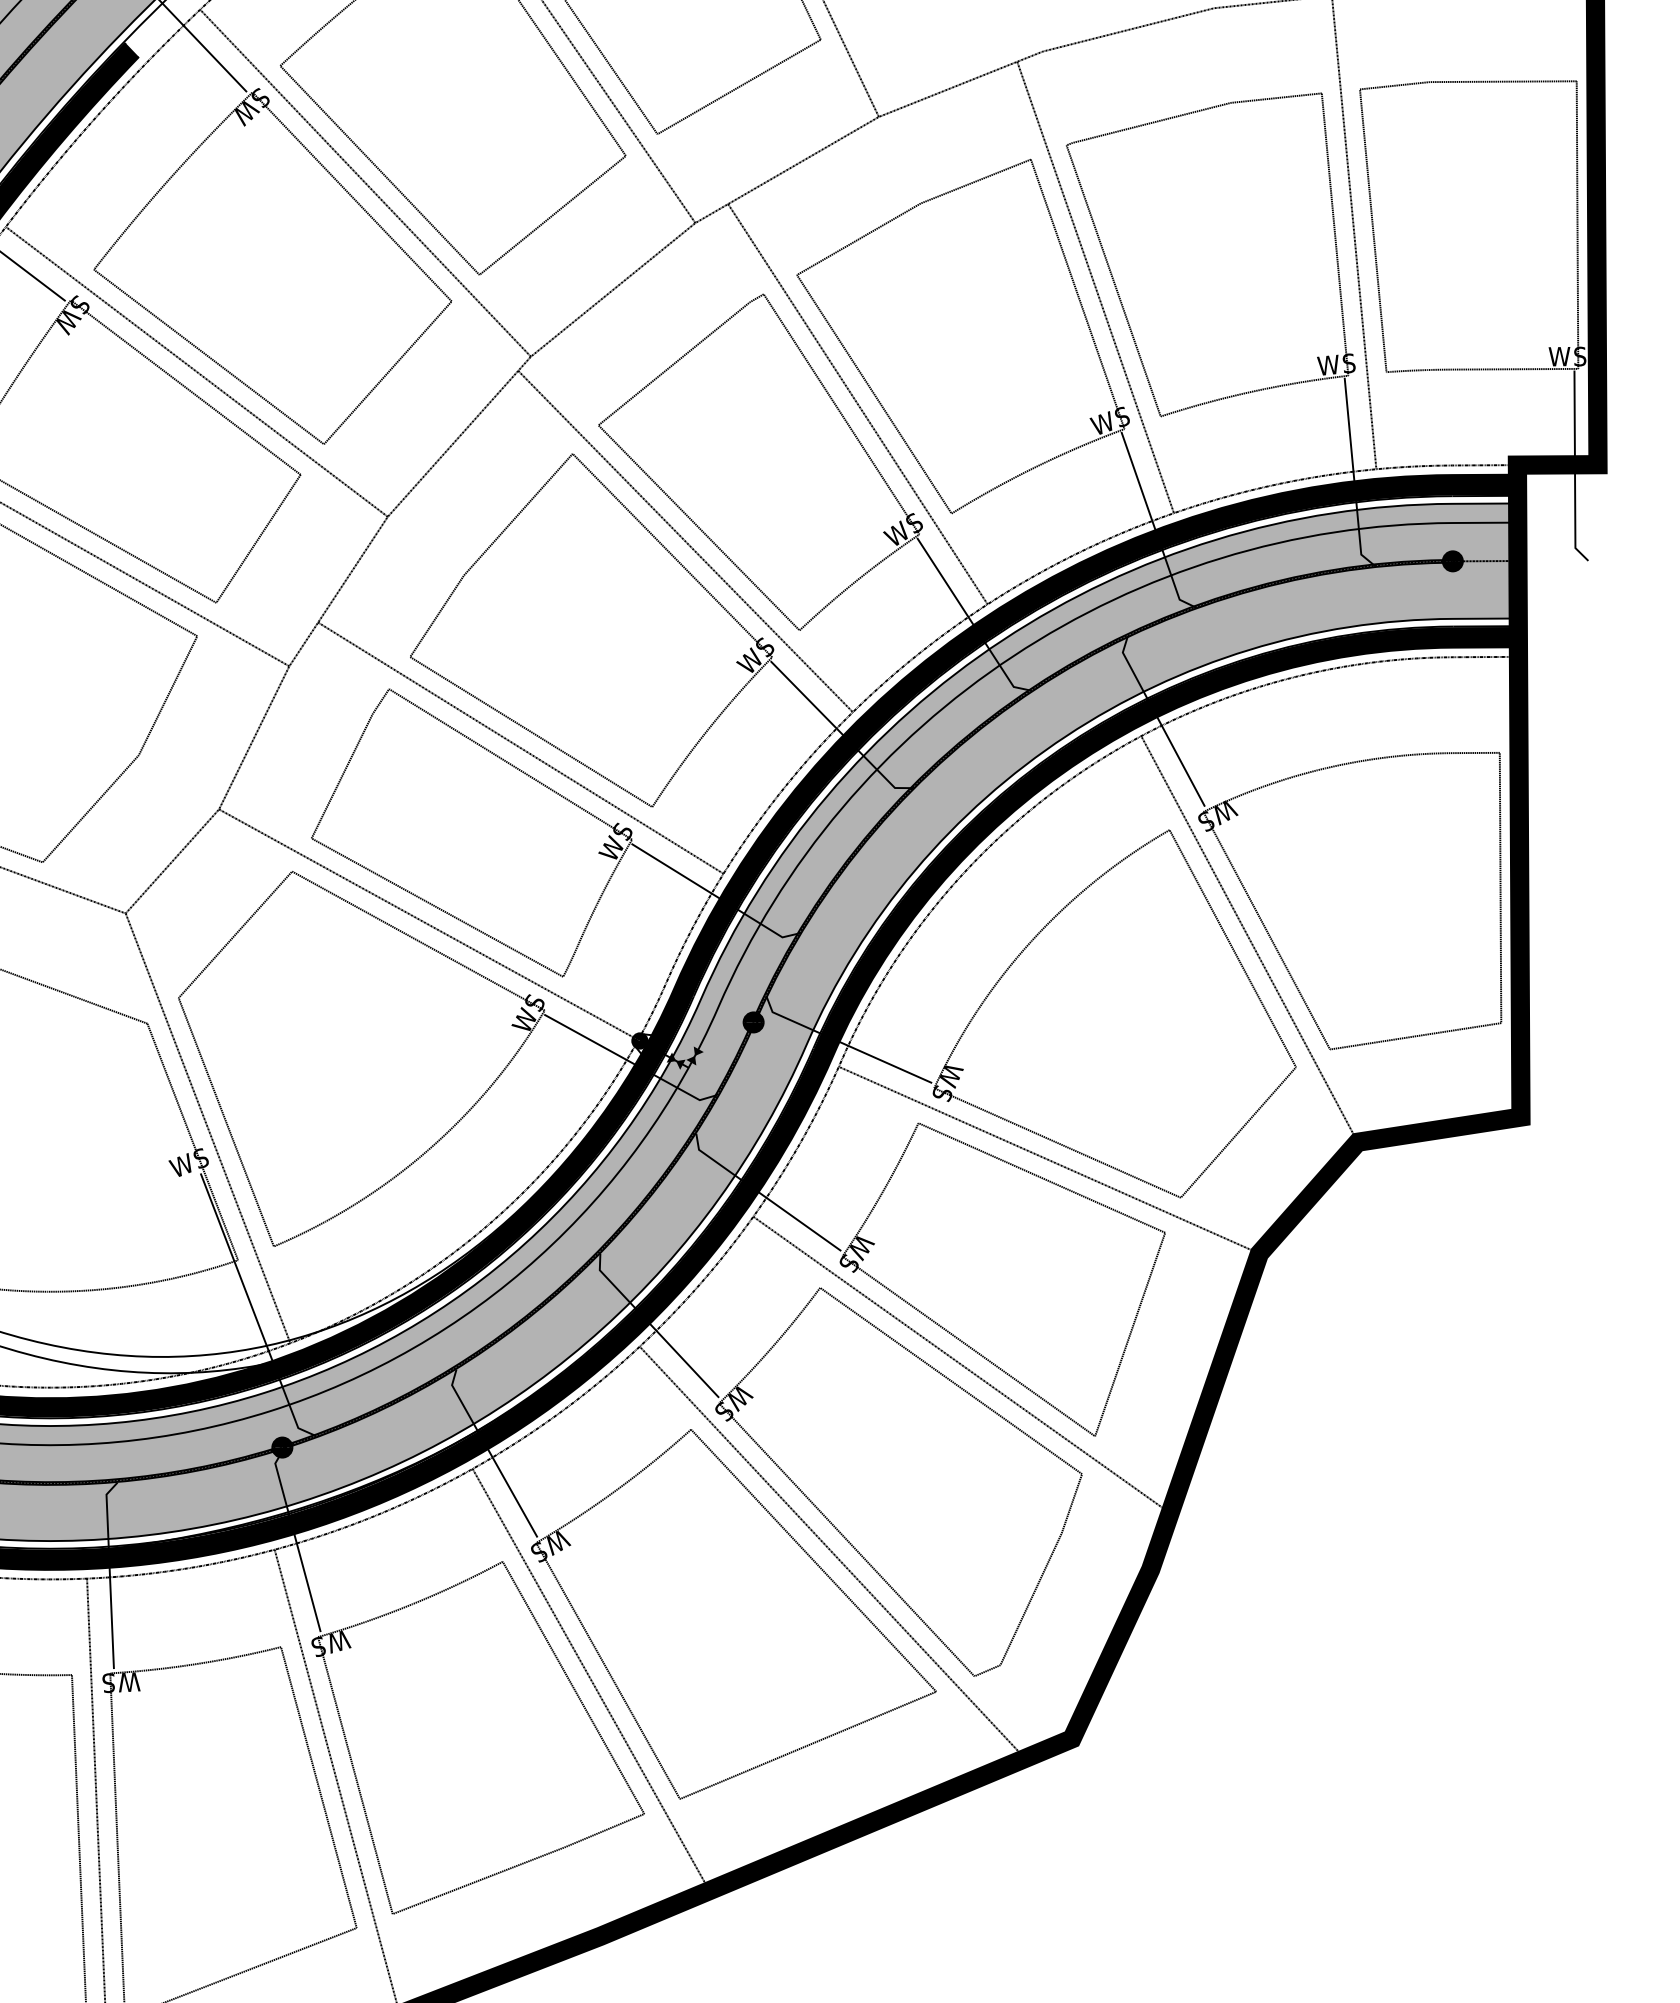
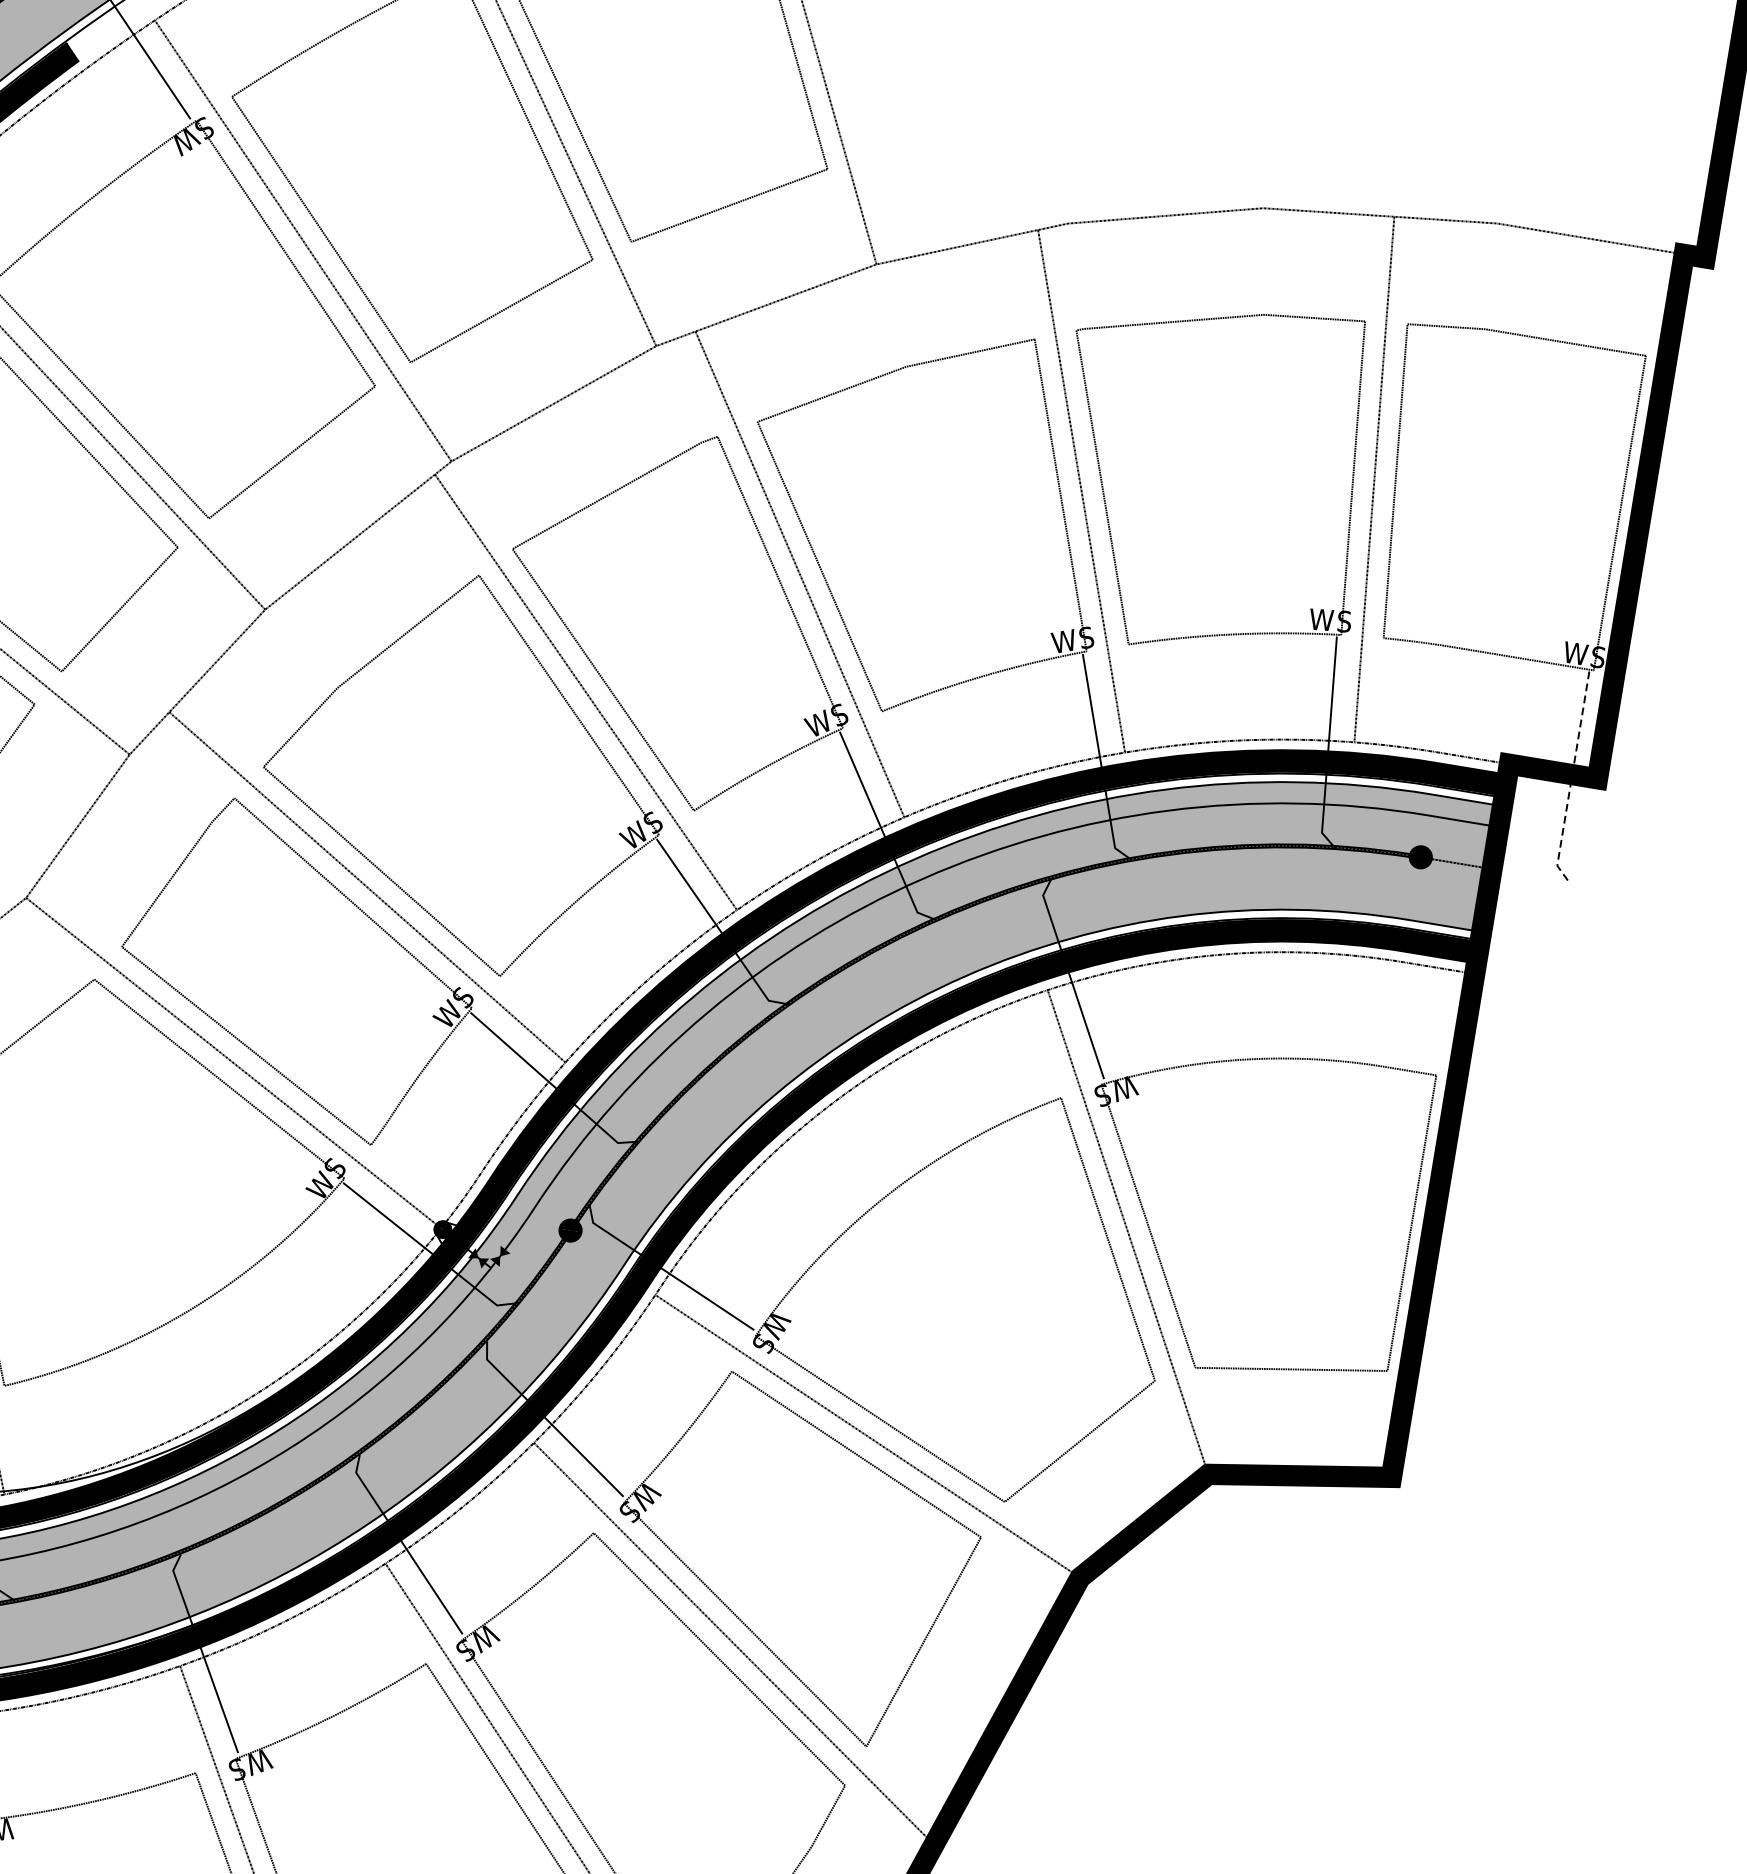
line: (1575, 469) -> (1572, 779), solid -> dashed

